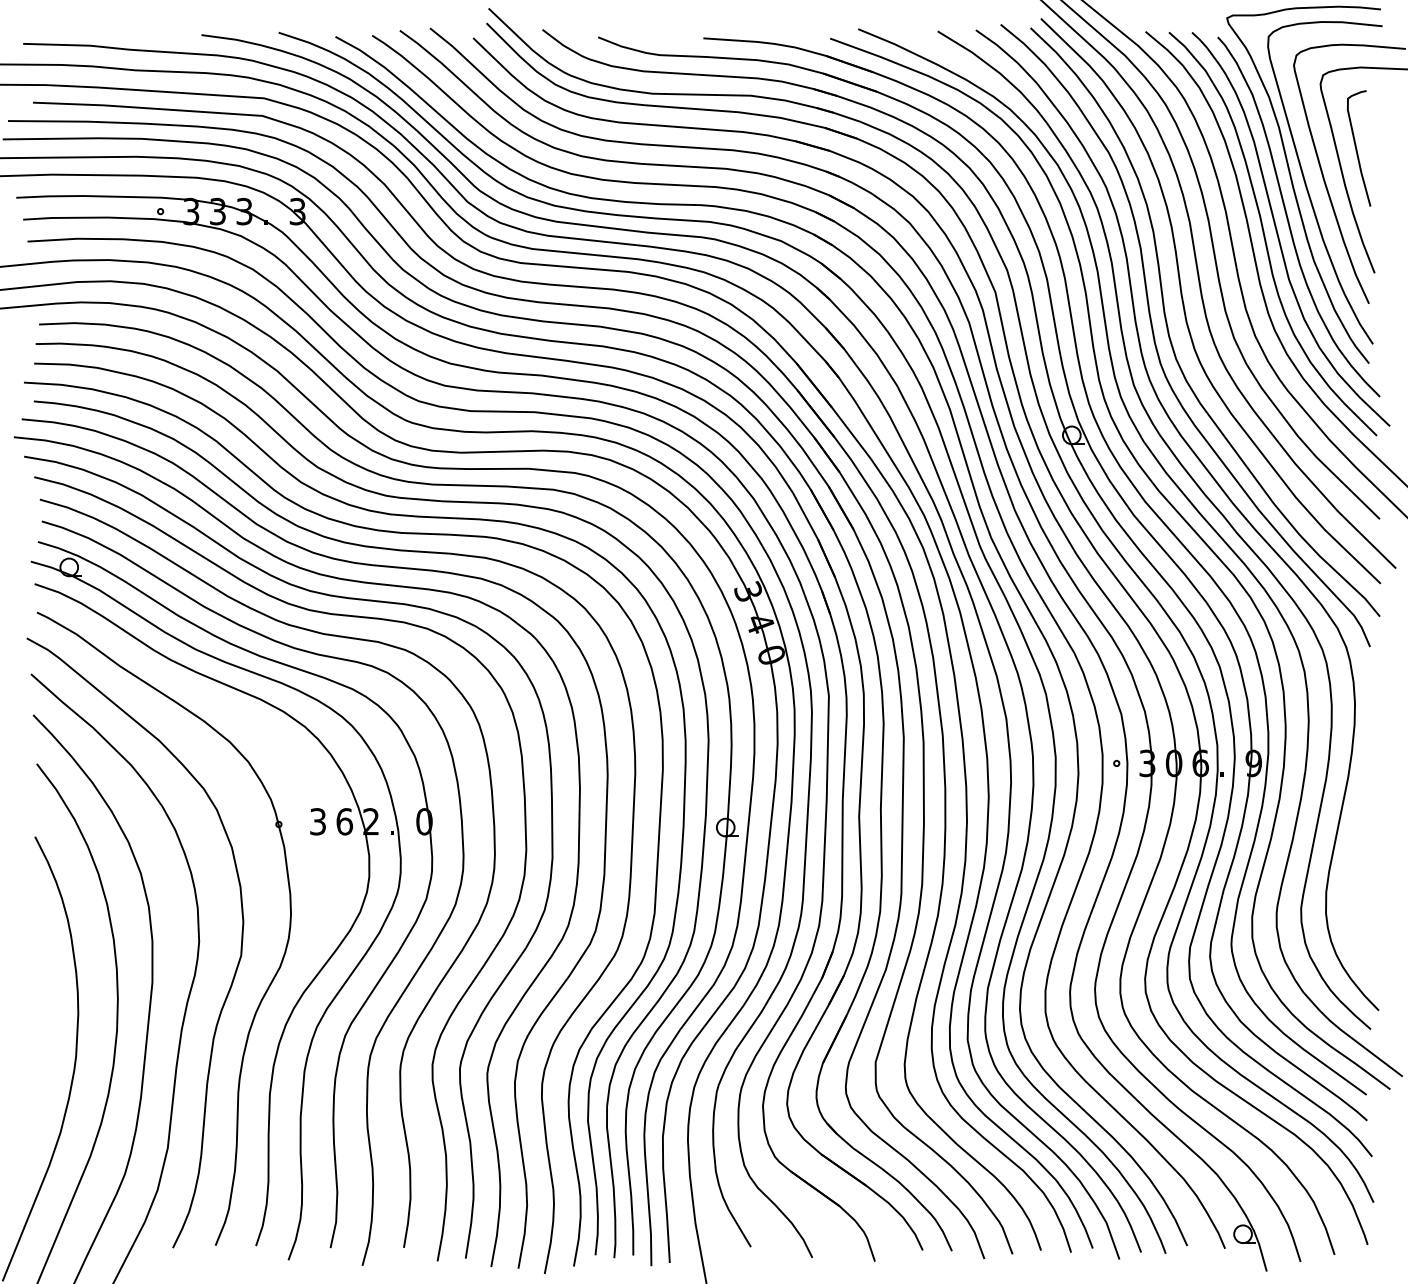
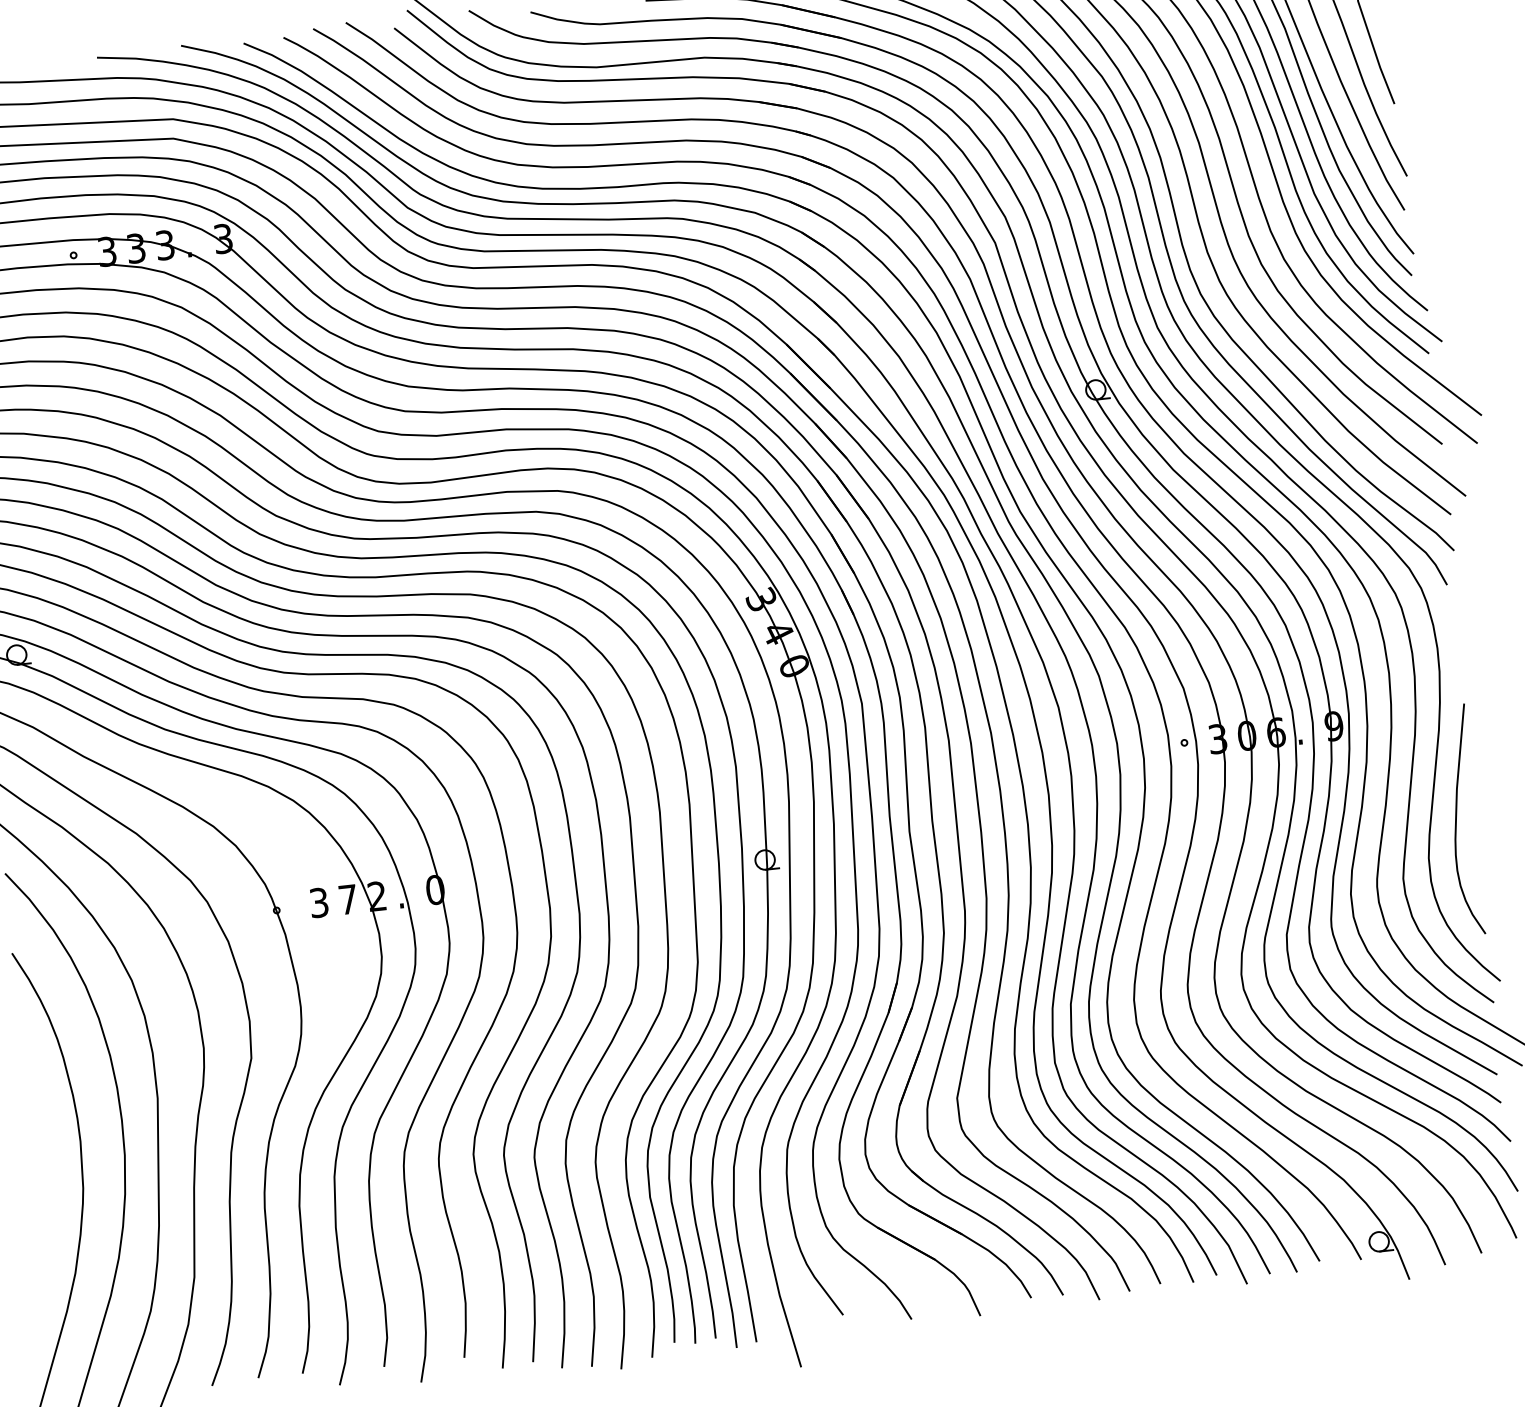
text: (344, 821) -> (348, 899), 6 -> 7
curve: (1355, 860) -> (1456, 820), added

